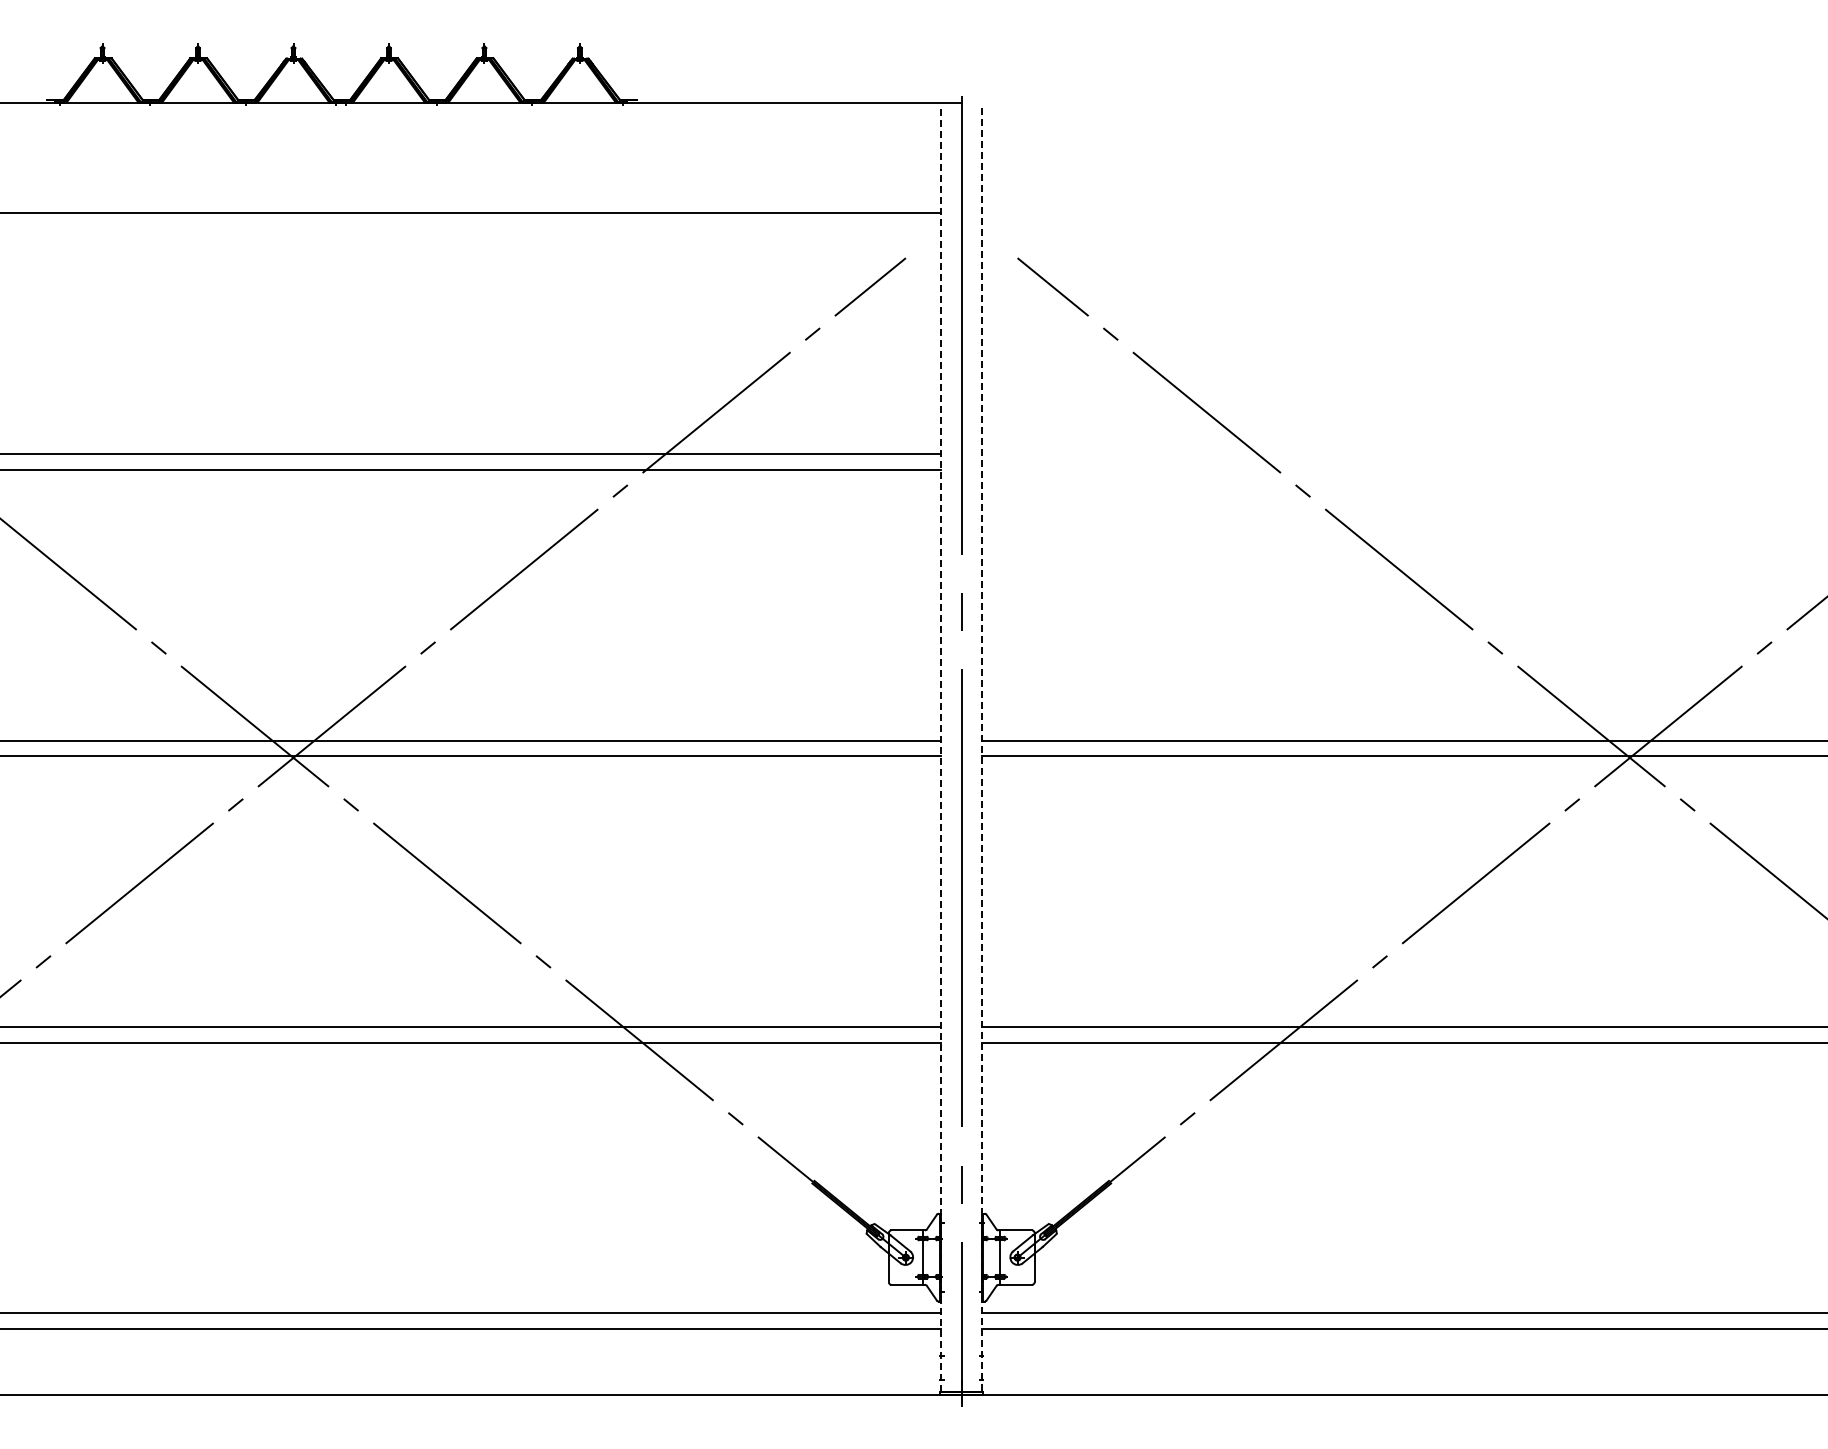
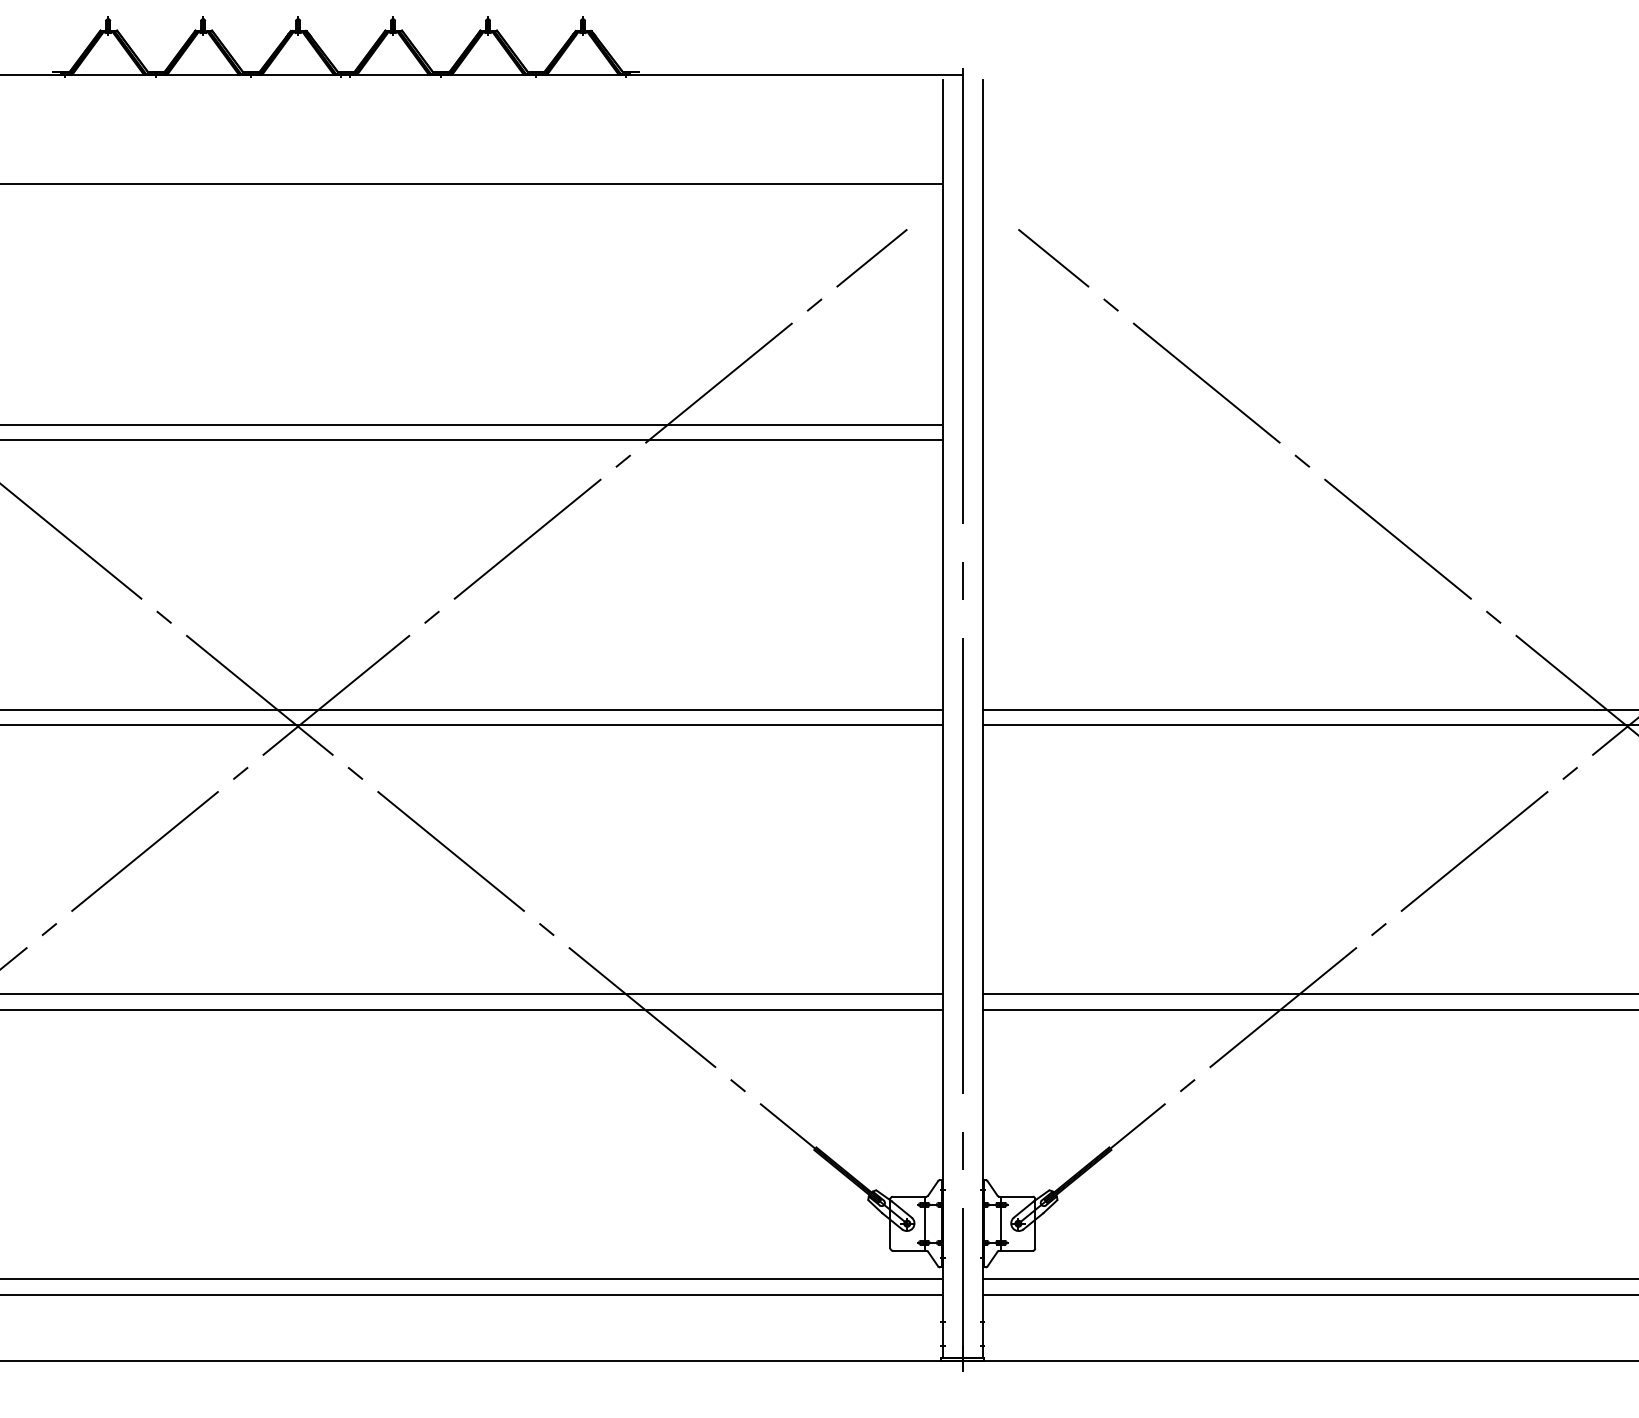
line: (941, 750) -> (942, 719), dashed -> solid
line: (982, 750) -> (983, 719), dashed -> solid

